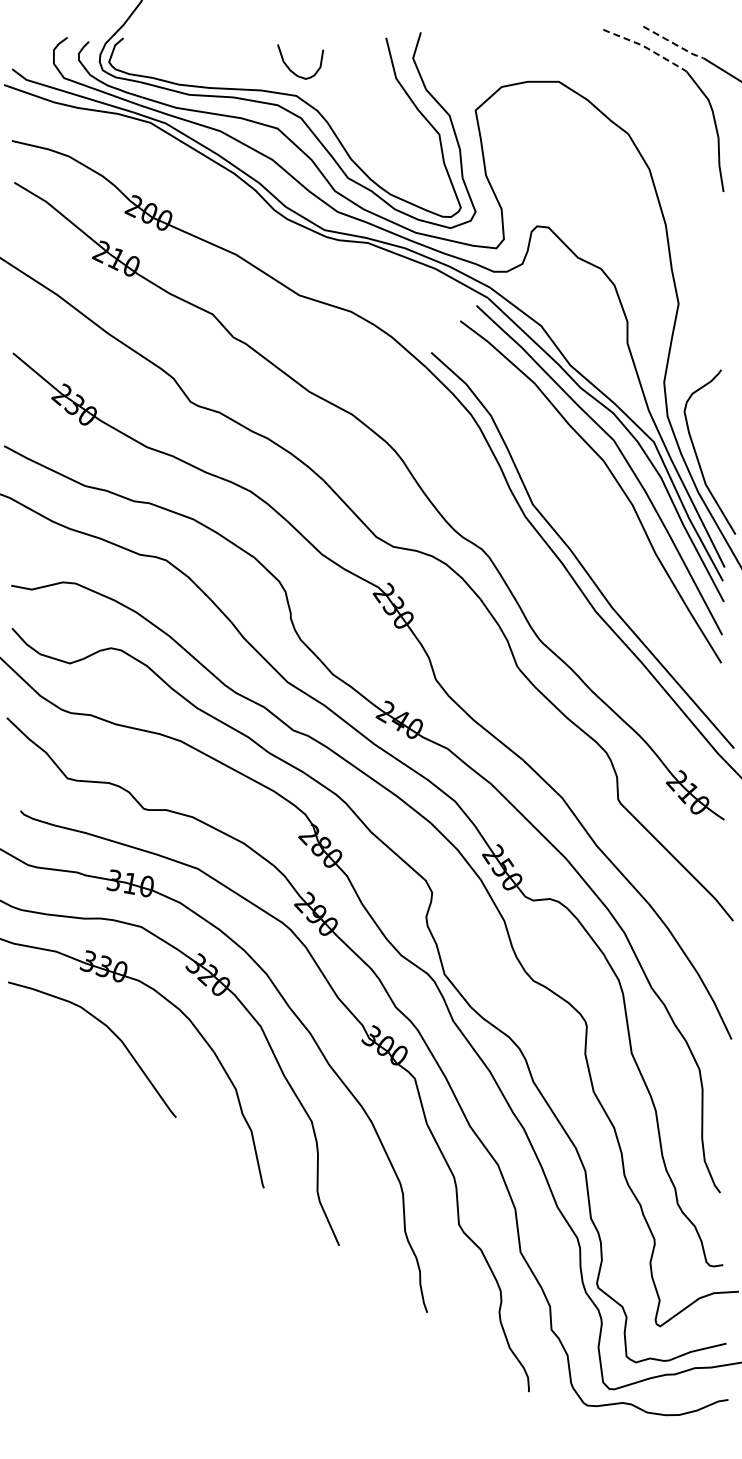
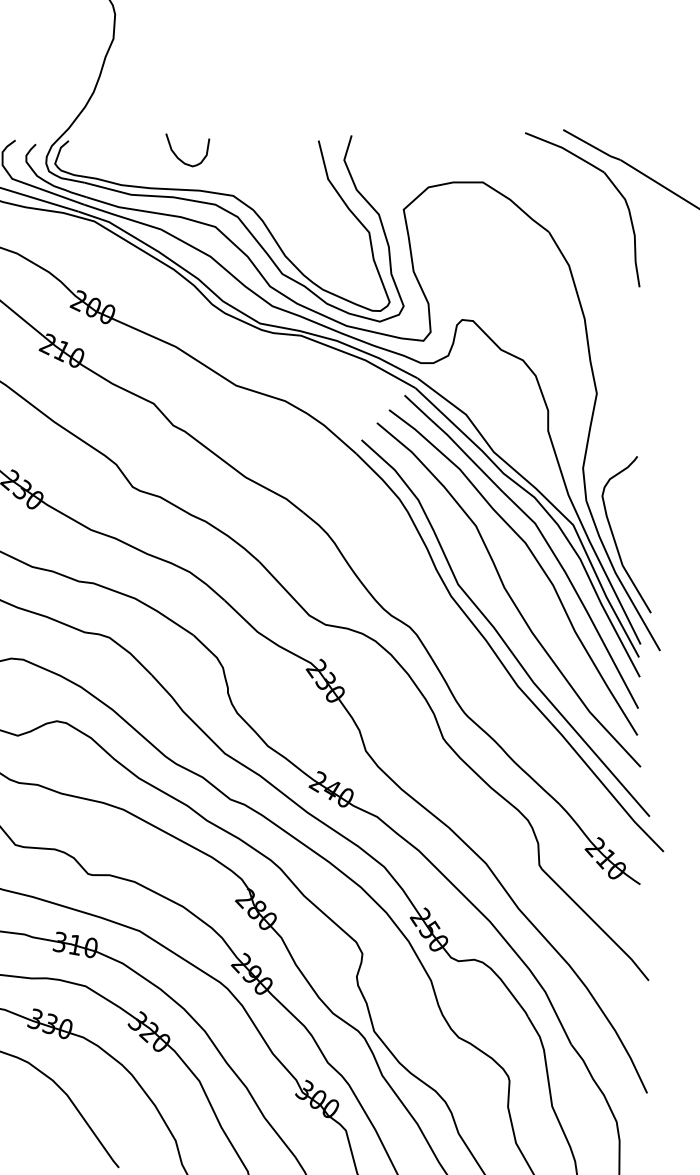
line: (673, 43) -> (591, 146), dashed -> solid
line: (646, 47) -> (566, 149), dashed -> solid
curve: (292, 70) -> (180, 158), moved
curve: (586, 515) -> (509, 594), added

